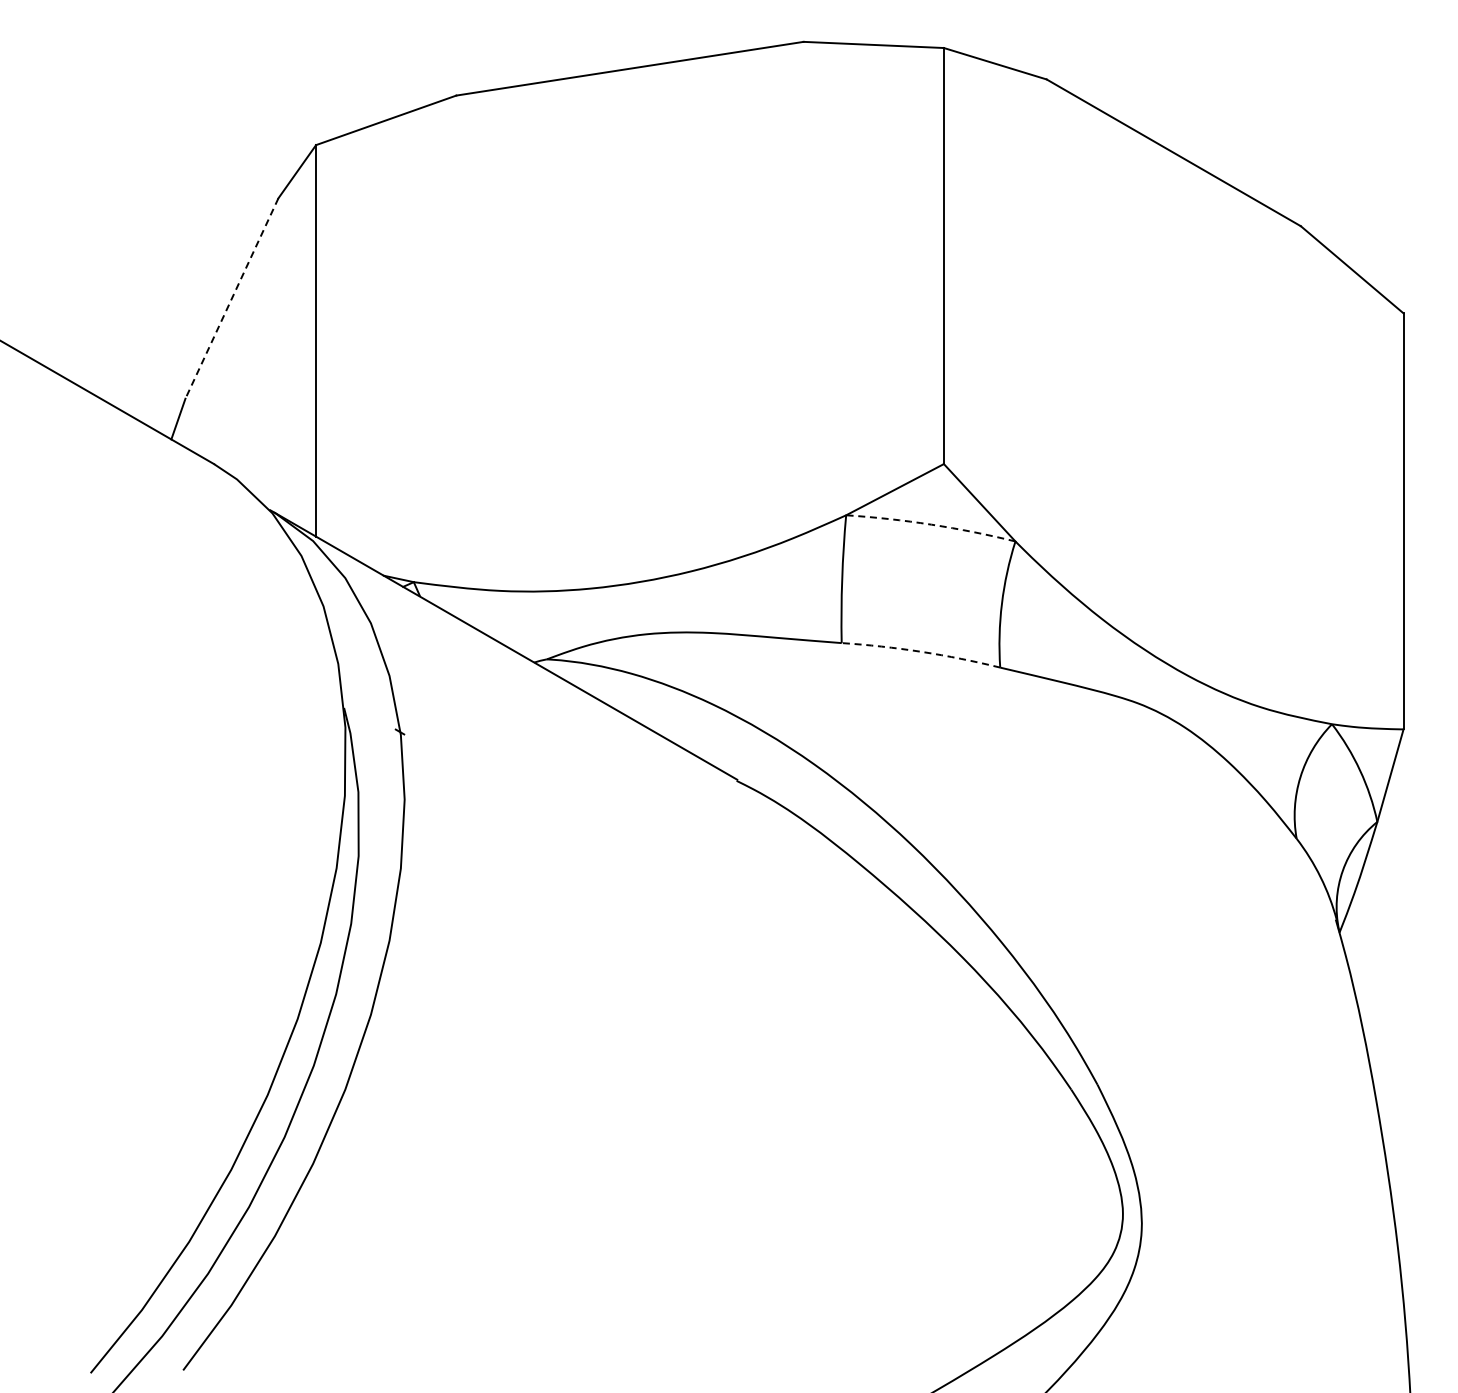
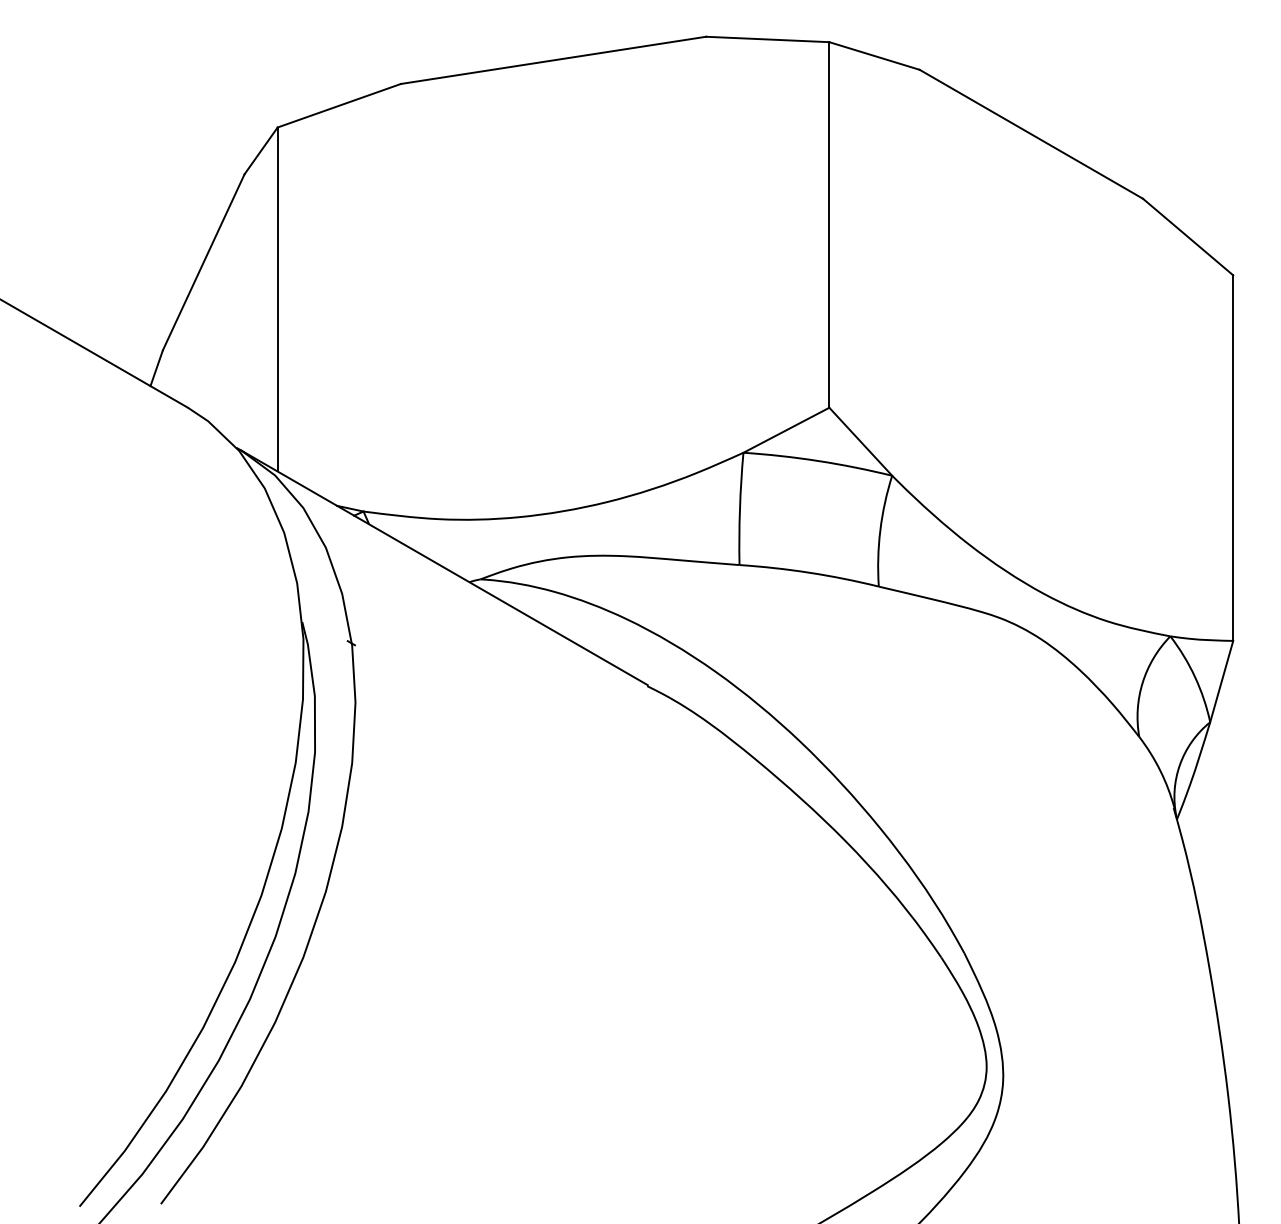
line: (231, 298) -> (203, 262), dashed -> solid
arc: (931, 524) -> (818, 460), dashed -> solid
arc: (921, 651) -> (809, 572), dashed -> solid

